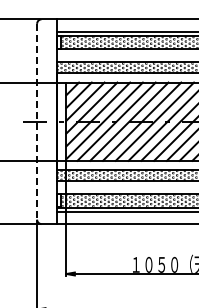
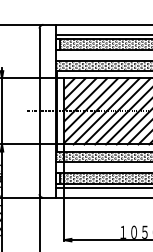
line: (37, 121) -> (39, 111), dashed -> solid

